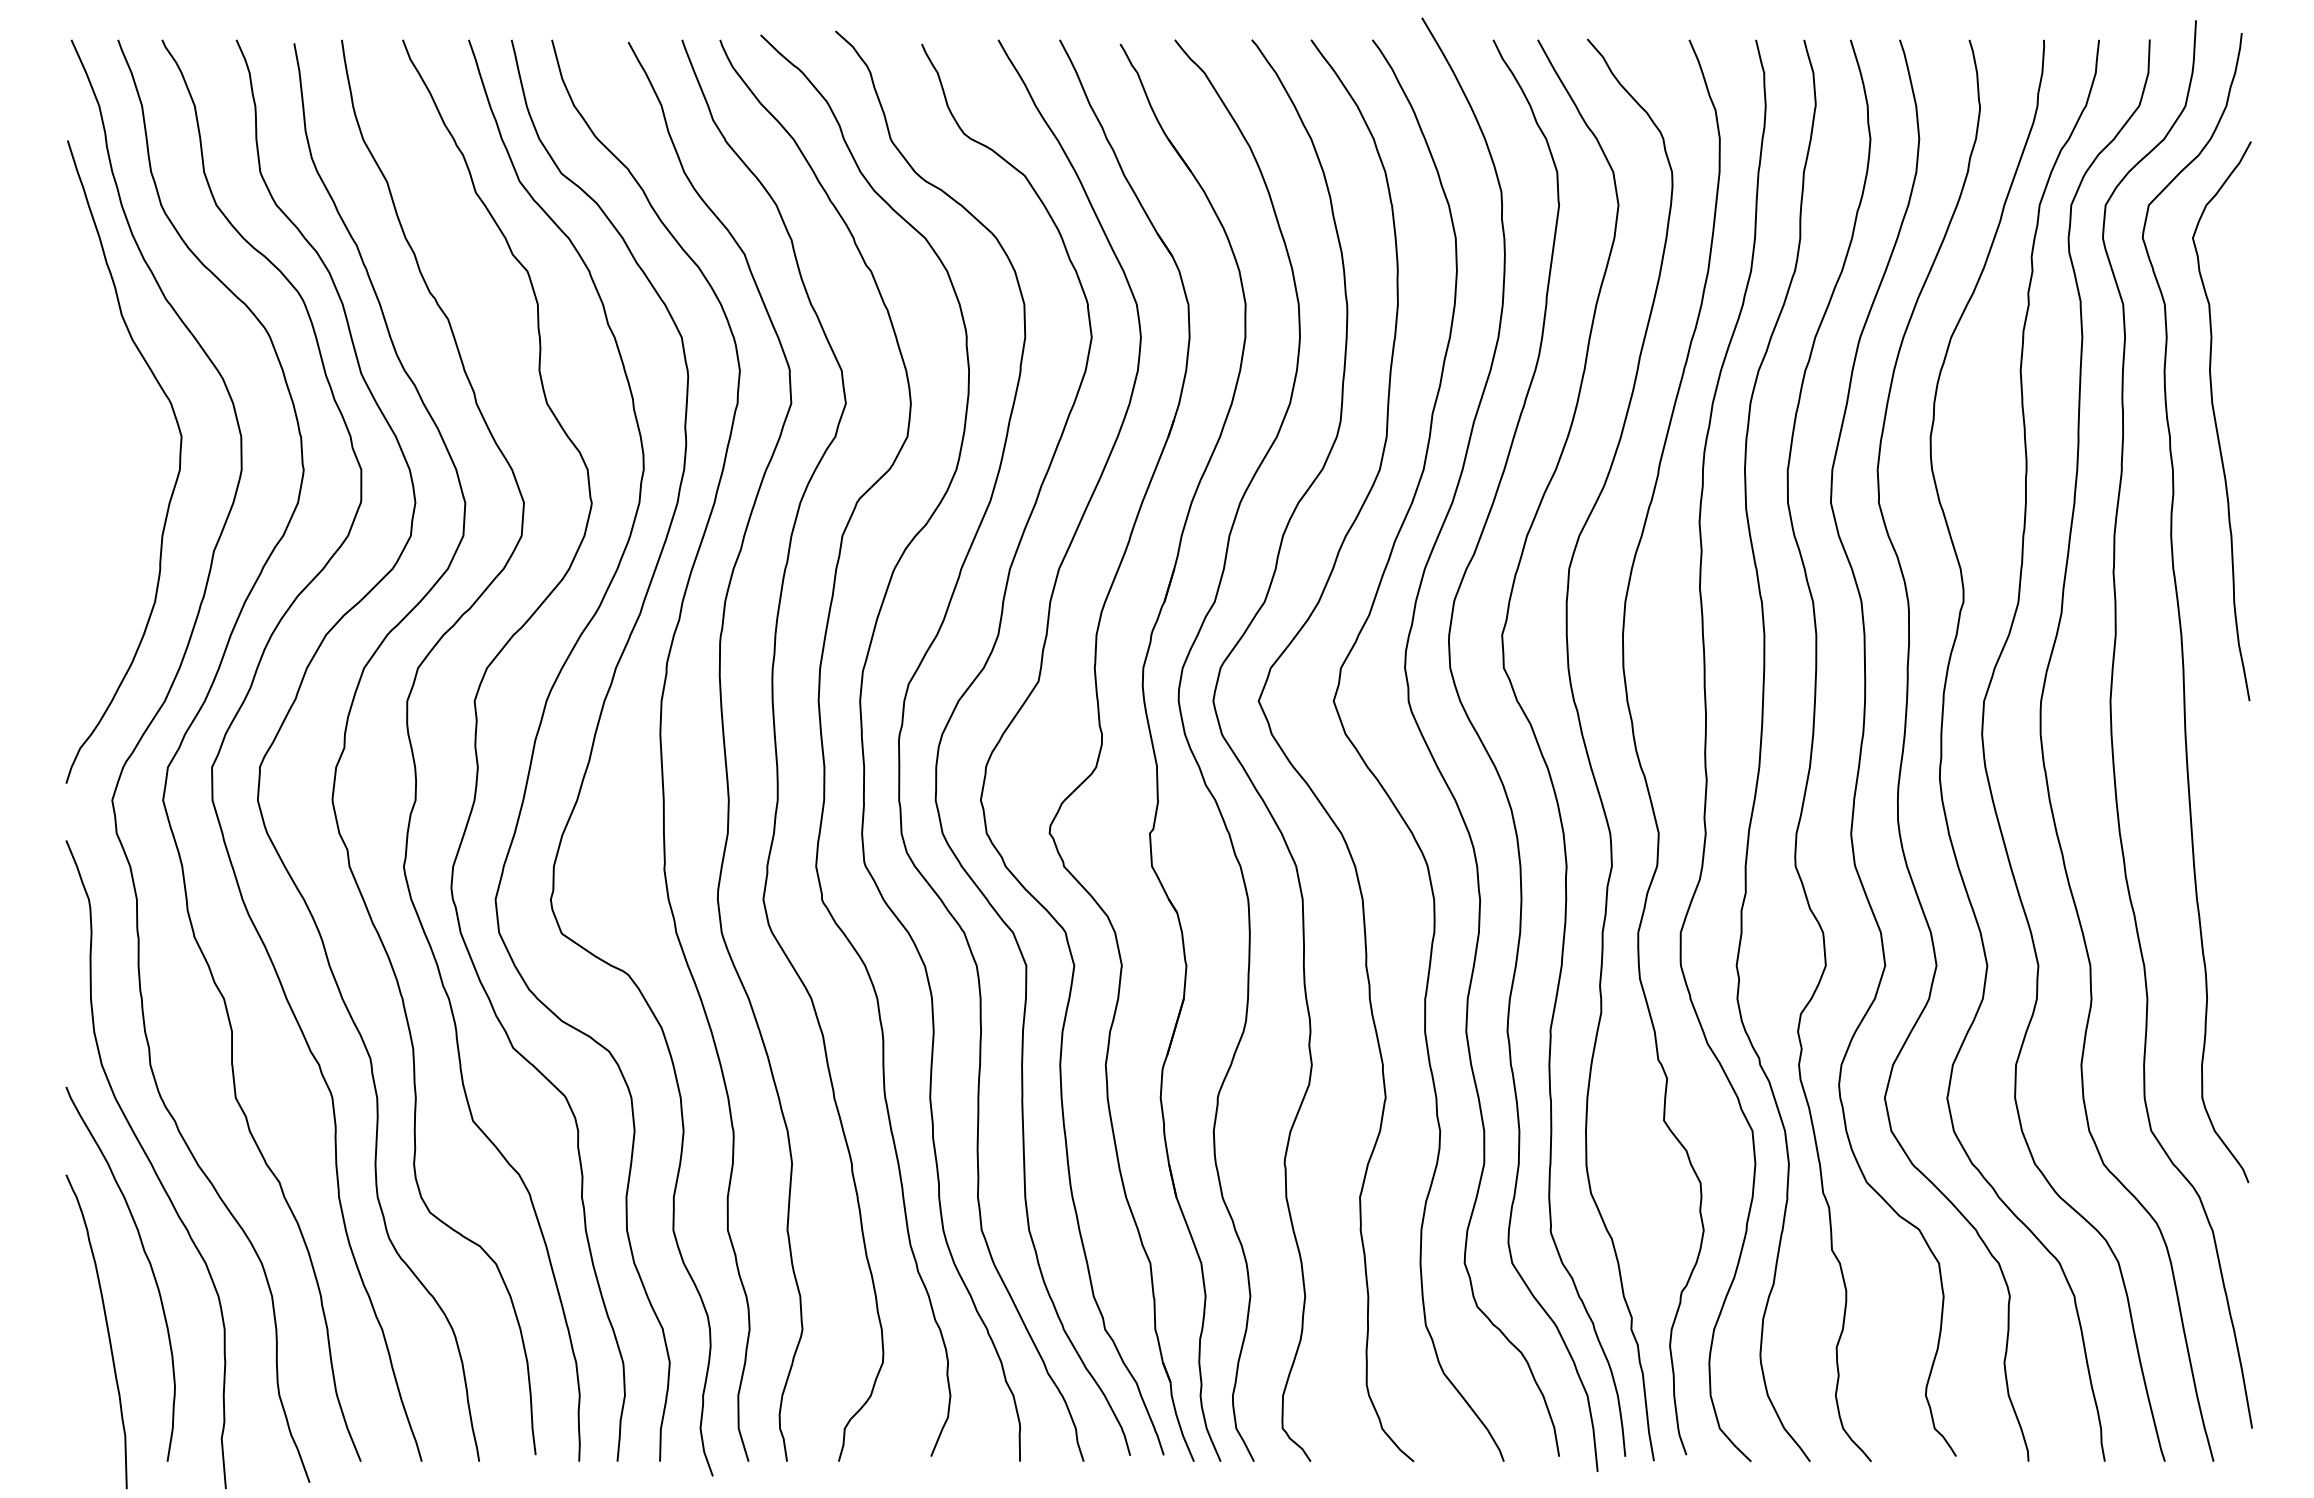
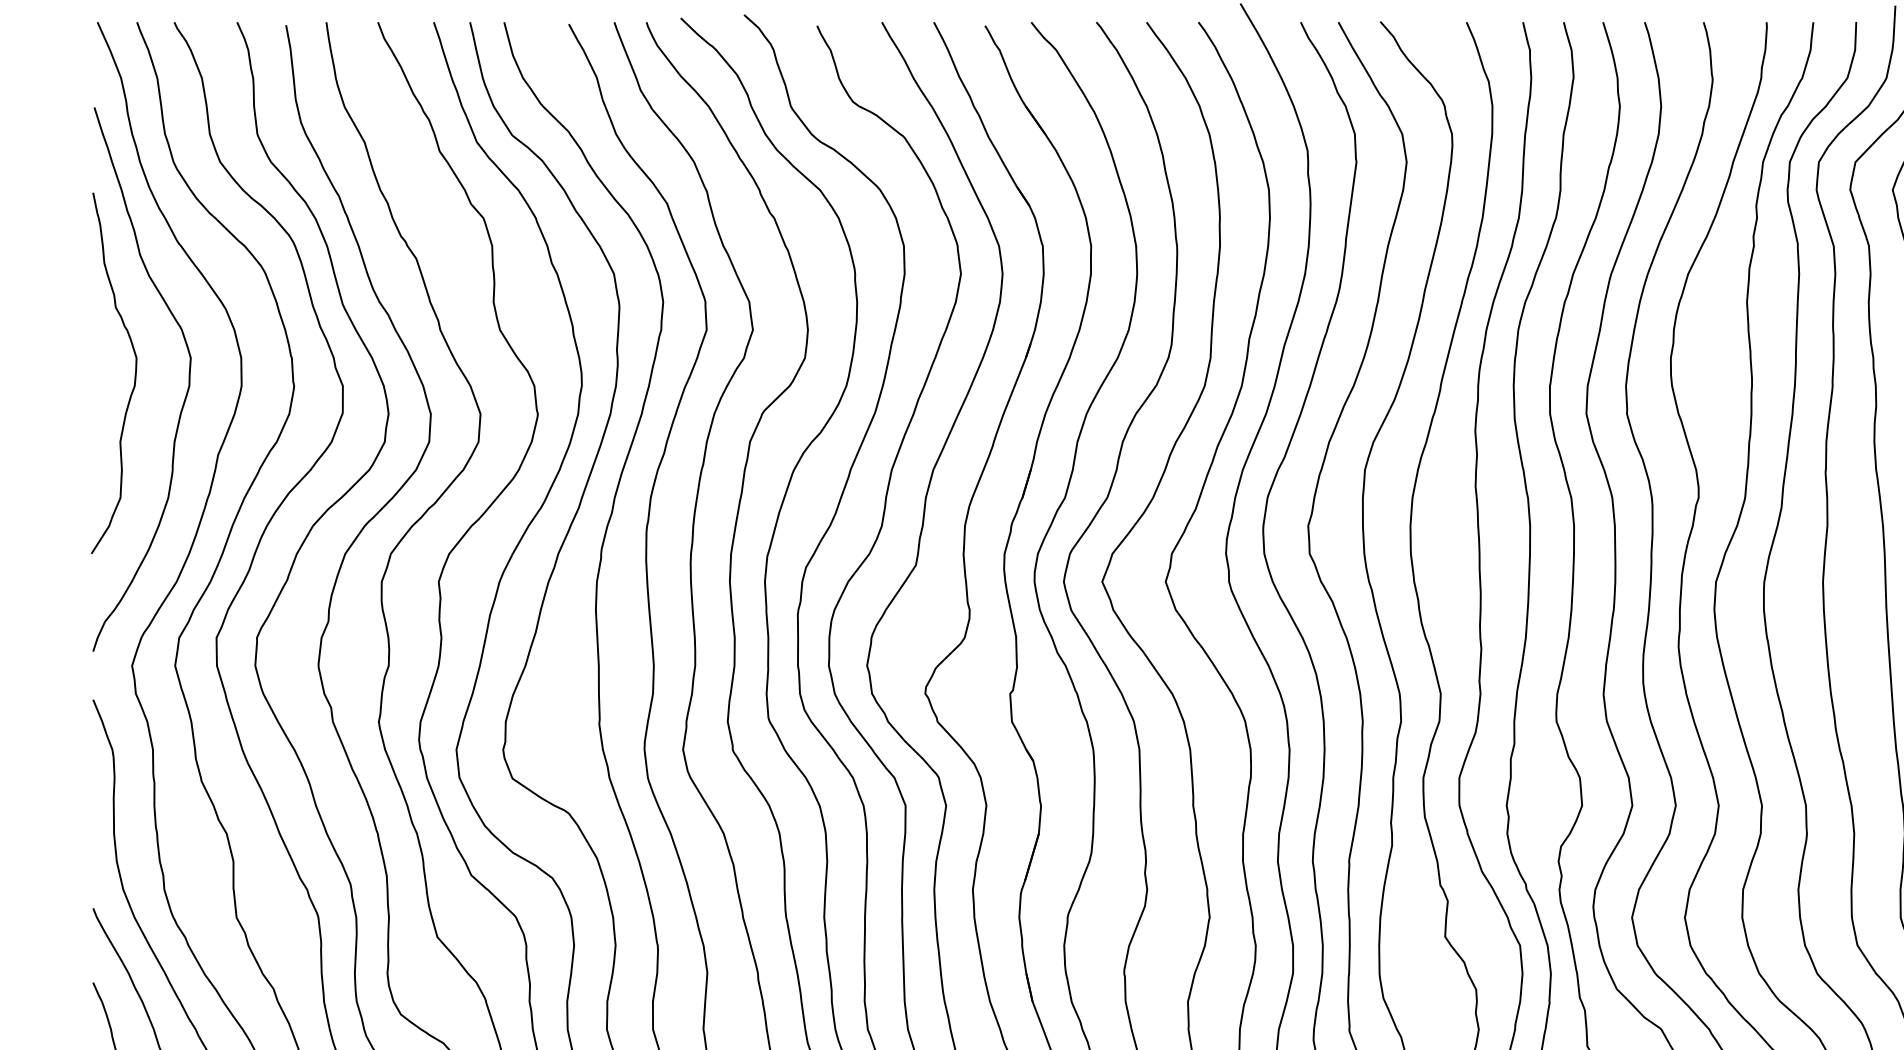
curve: (115, 454) -> (134, 373), added

